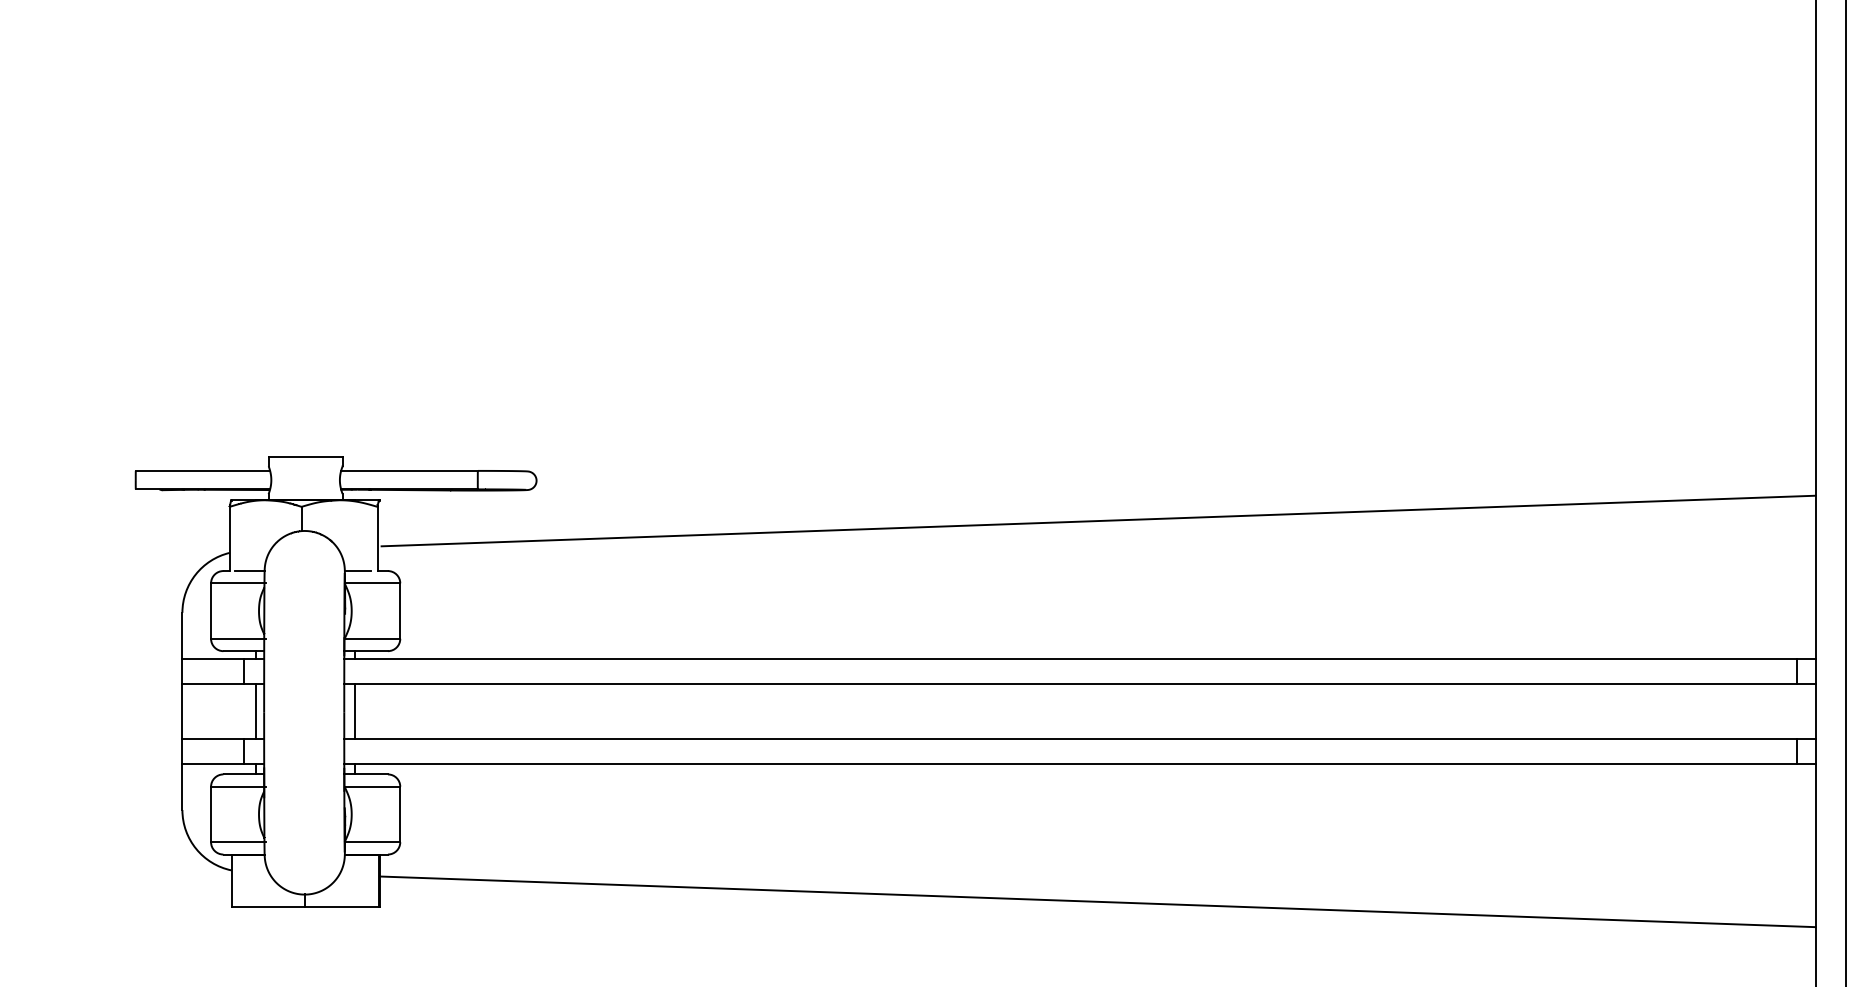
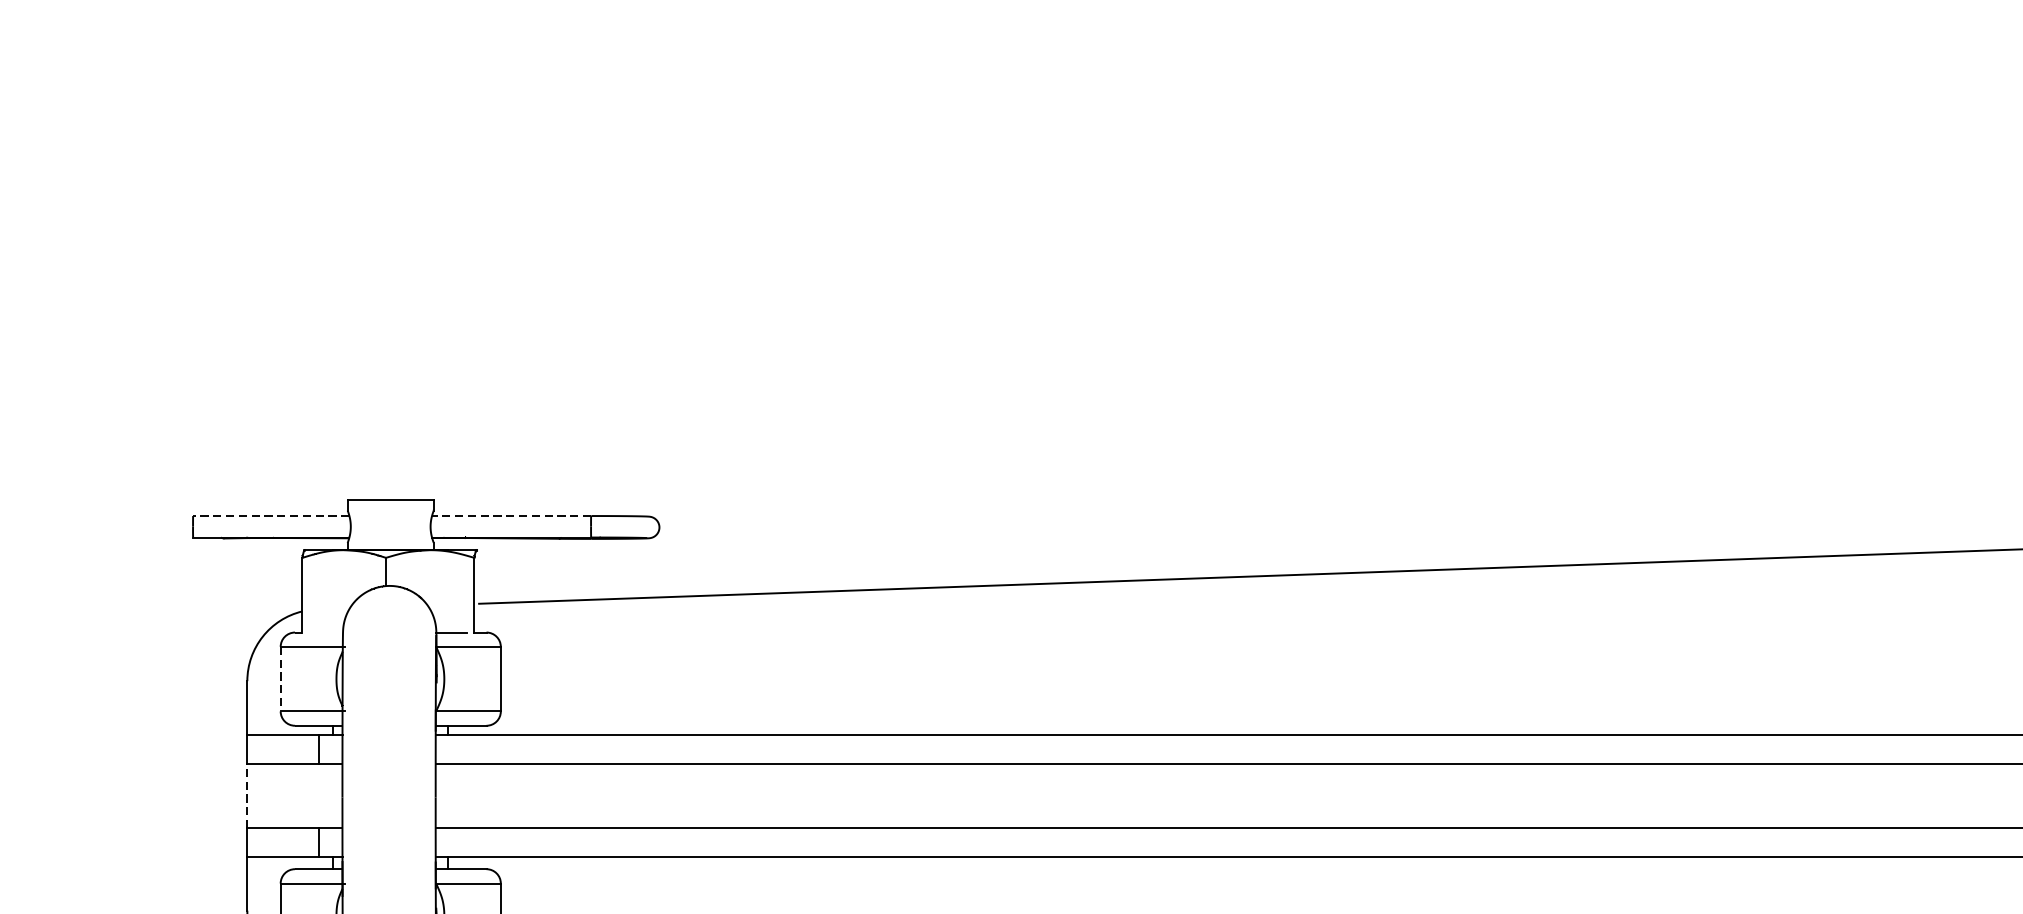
line: (202, 470) -> (270, 515), solid -> dashed
line: (408, 470) -> (510, 515), solid -> dashed
line: (249, 571) -> (325, 633), removed
line: (211, 611) -> (281, 679), solid -> dashed
line: (182, 711) -> (247, 795), solid -> dashed
line: (256, 711) -> (333, 795), removed
line: (354, 711) -> (447, 795), removed

